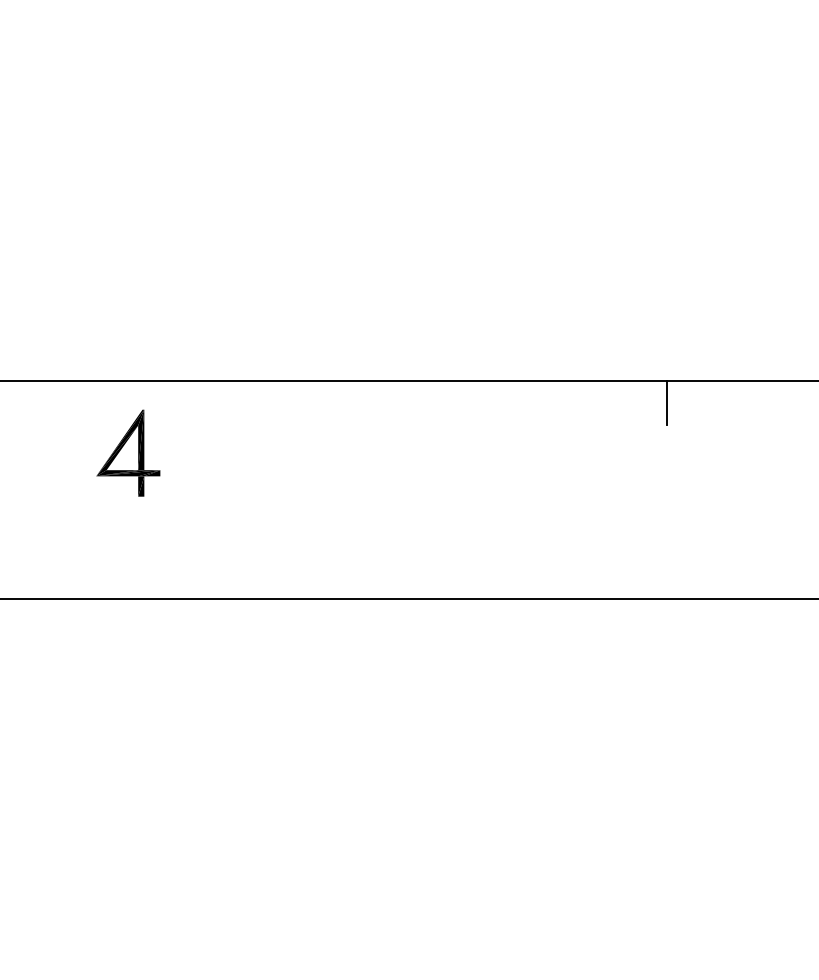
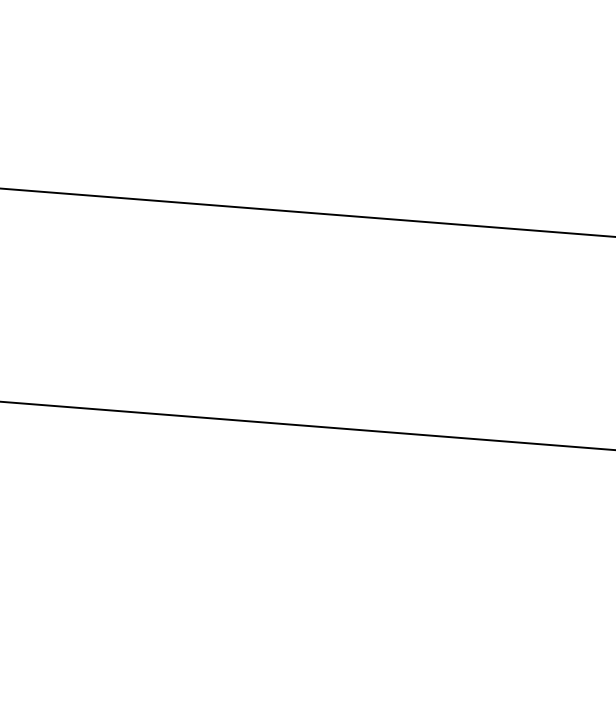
line: (667, 402) -> (465, 245), removed

